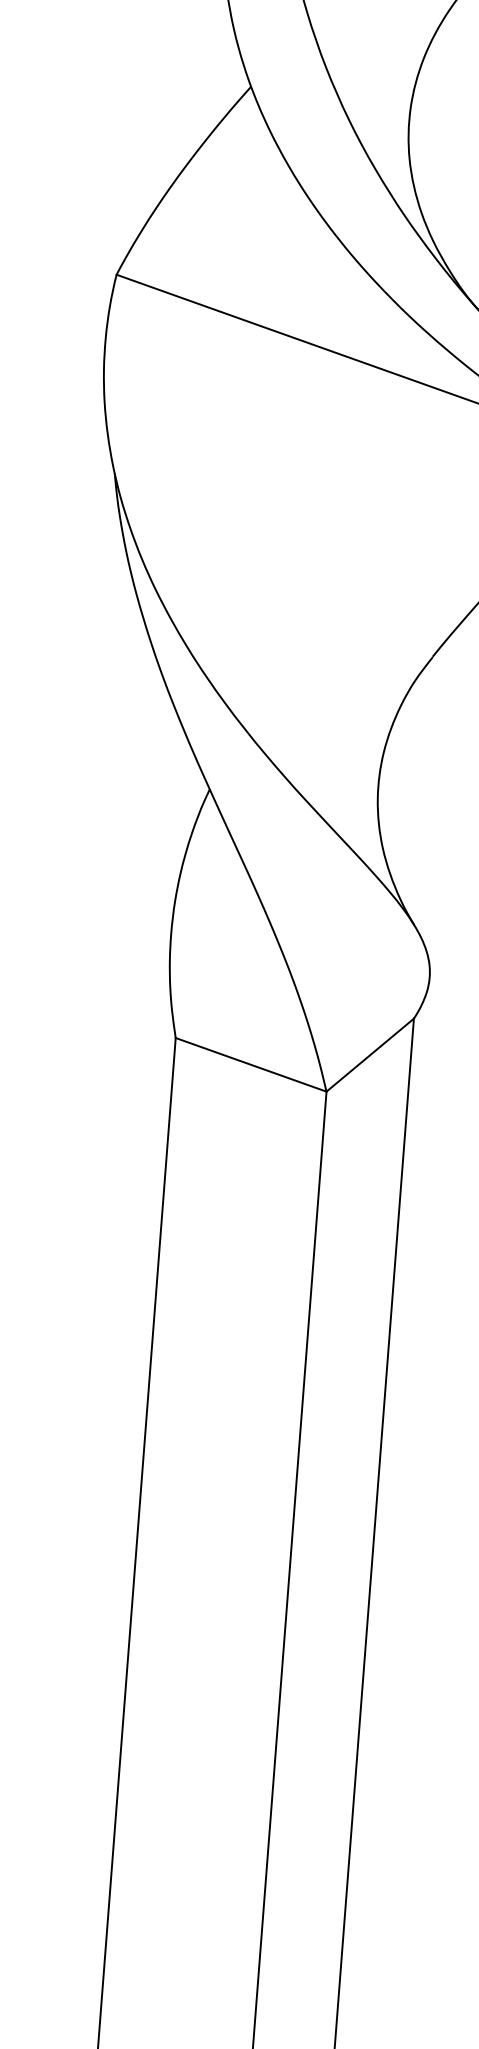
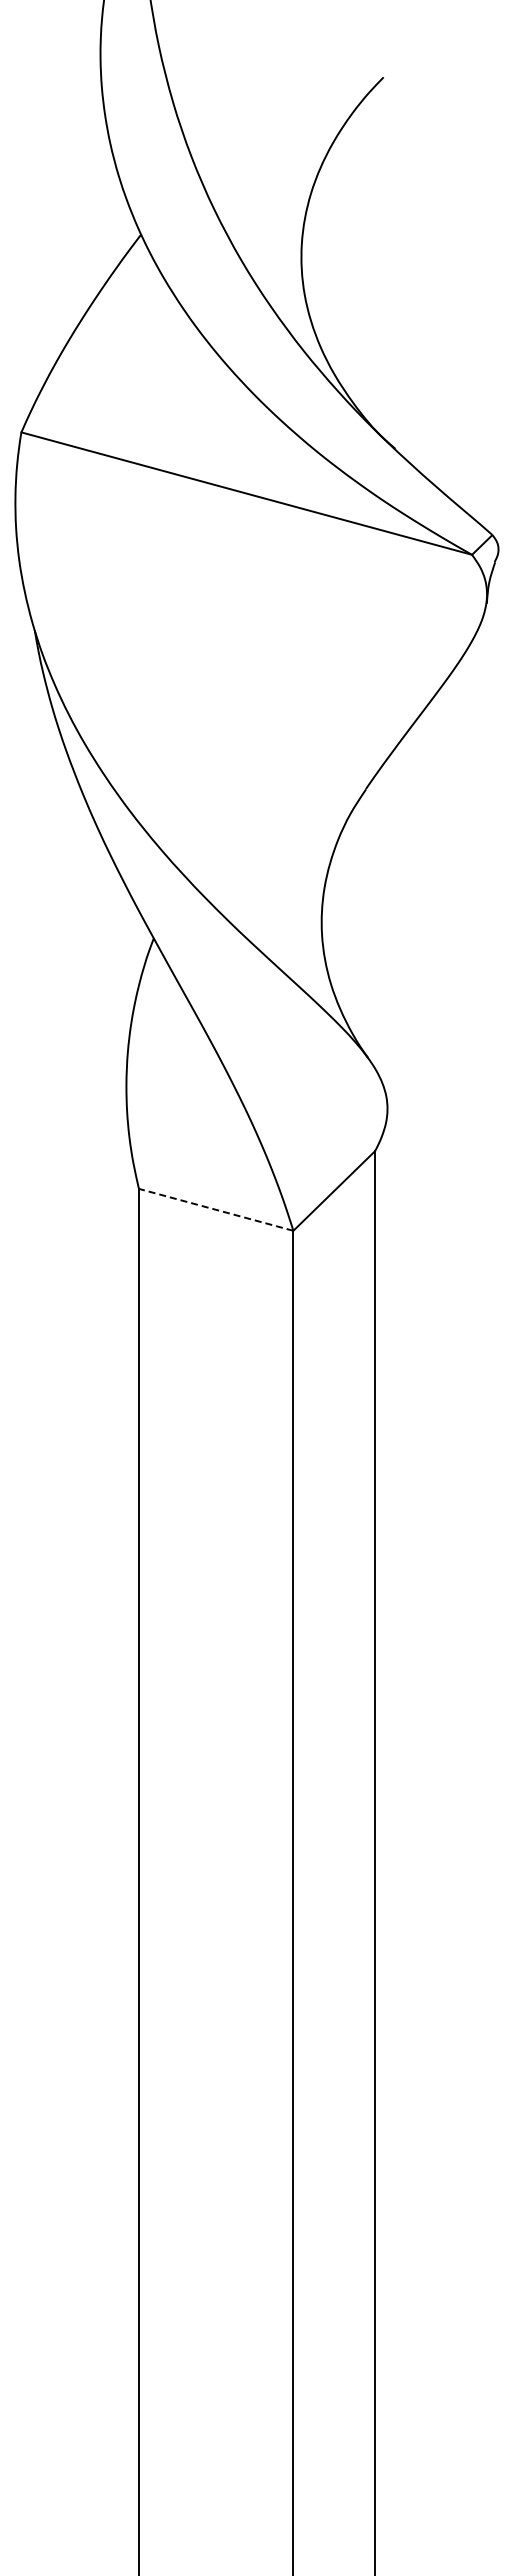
line: (250, 1064) -> (215, 1209), solid -> dashed

